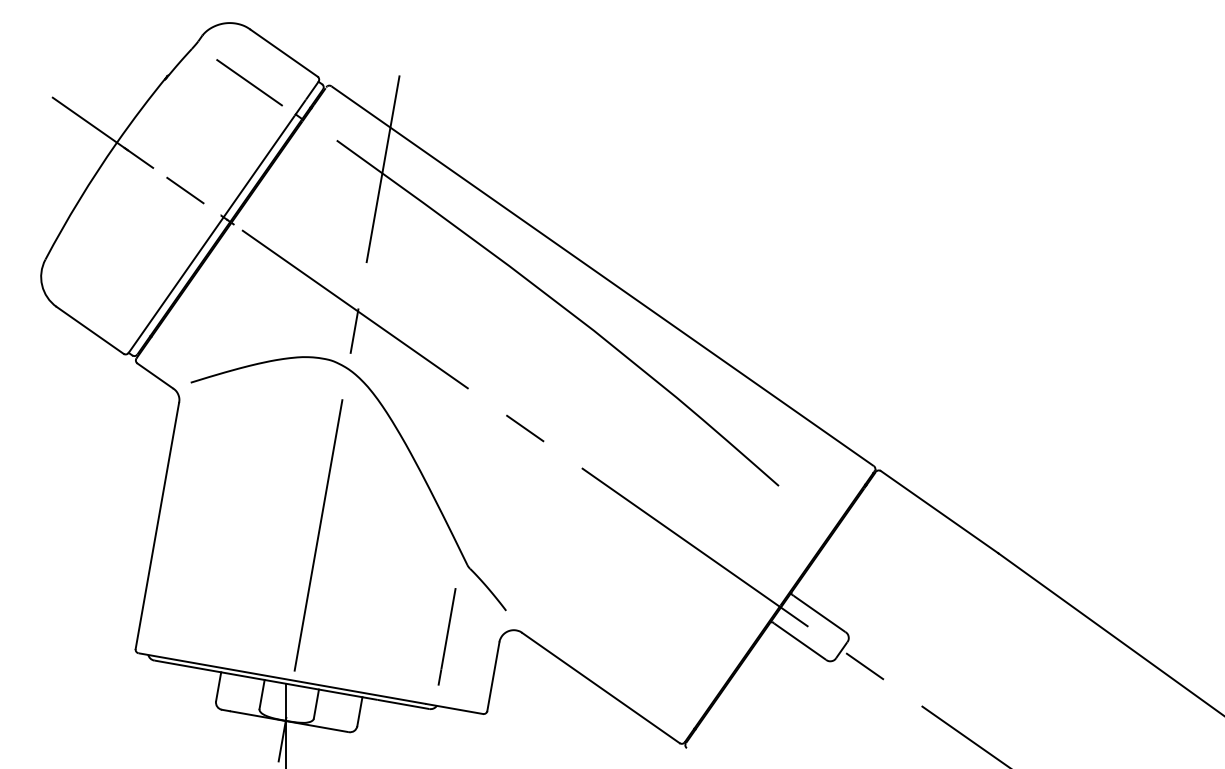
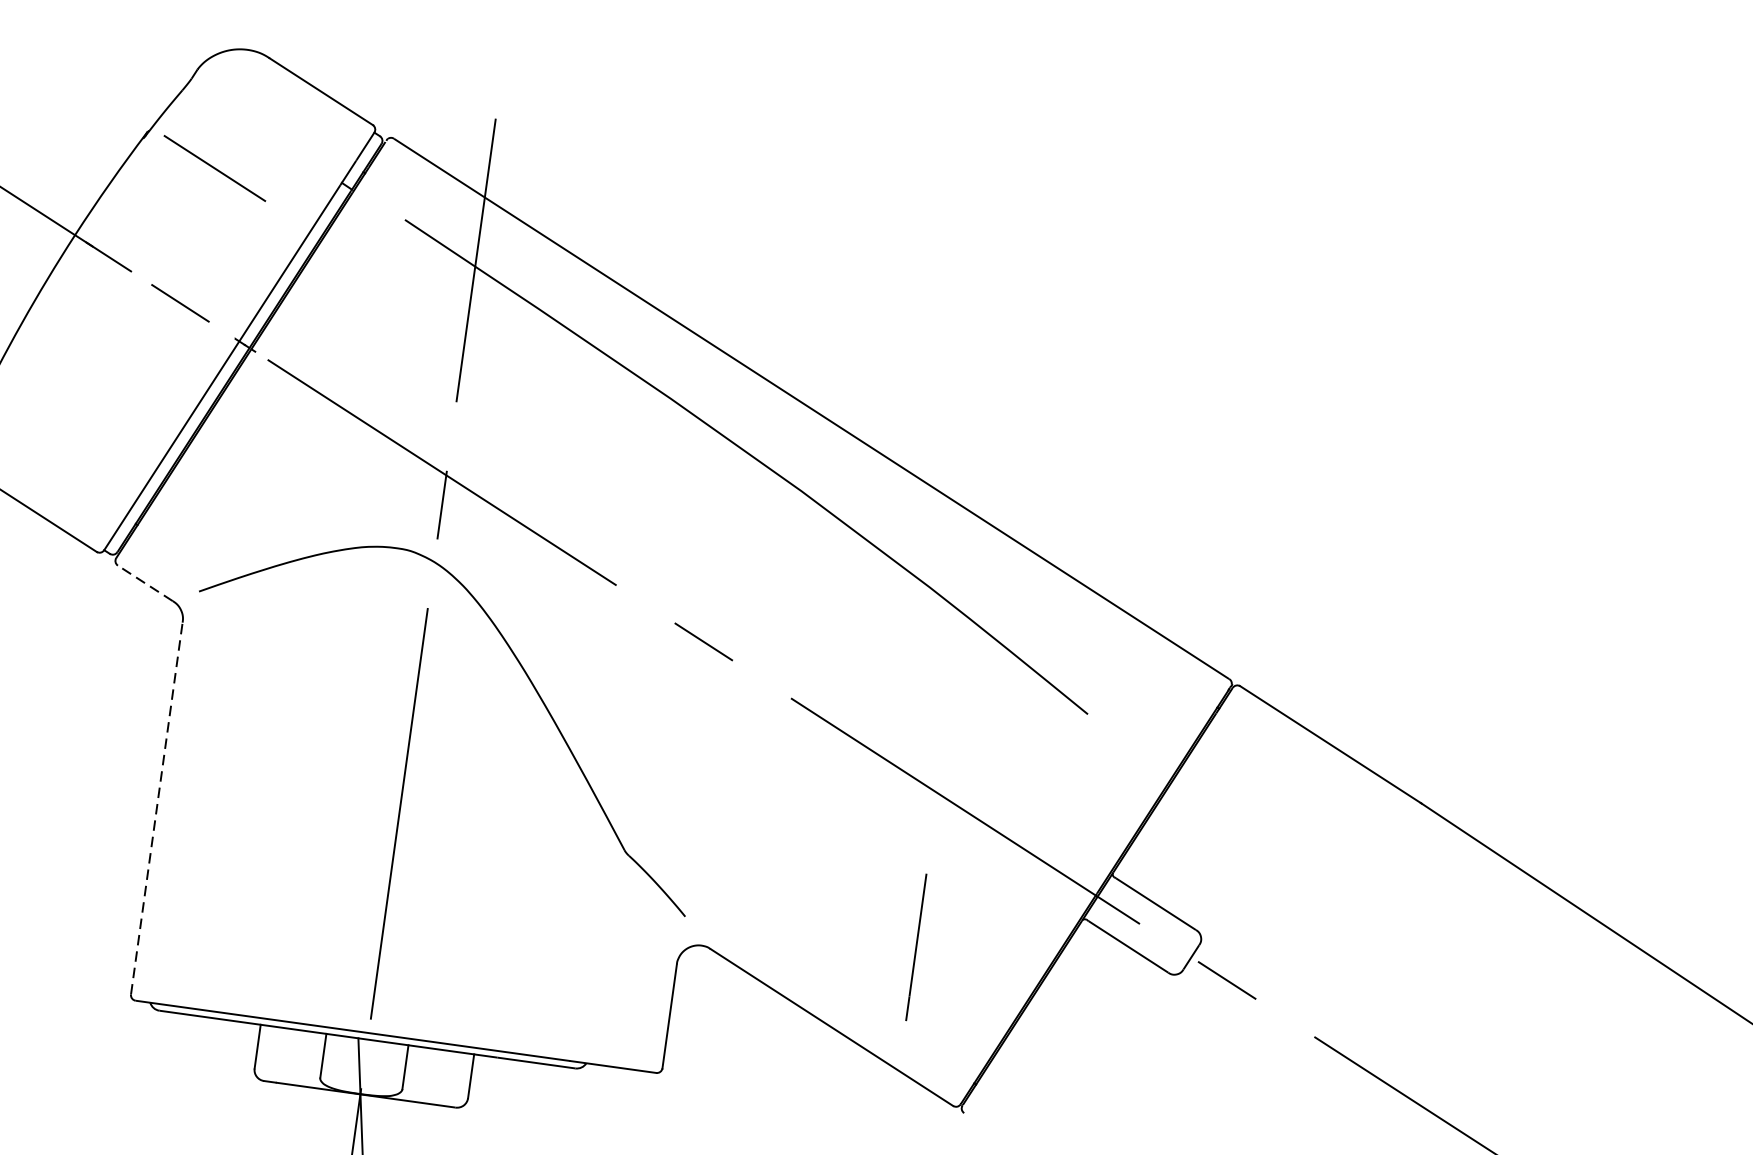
line: (249, 82) -> (214, 168), moved
line: (155, 375) -> (145, 582), solid -> dashed
line: (157, 525) -> (156, 807), solid -> dashed
line: (446, 636) -> (915, 946), moved

